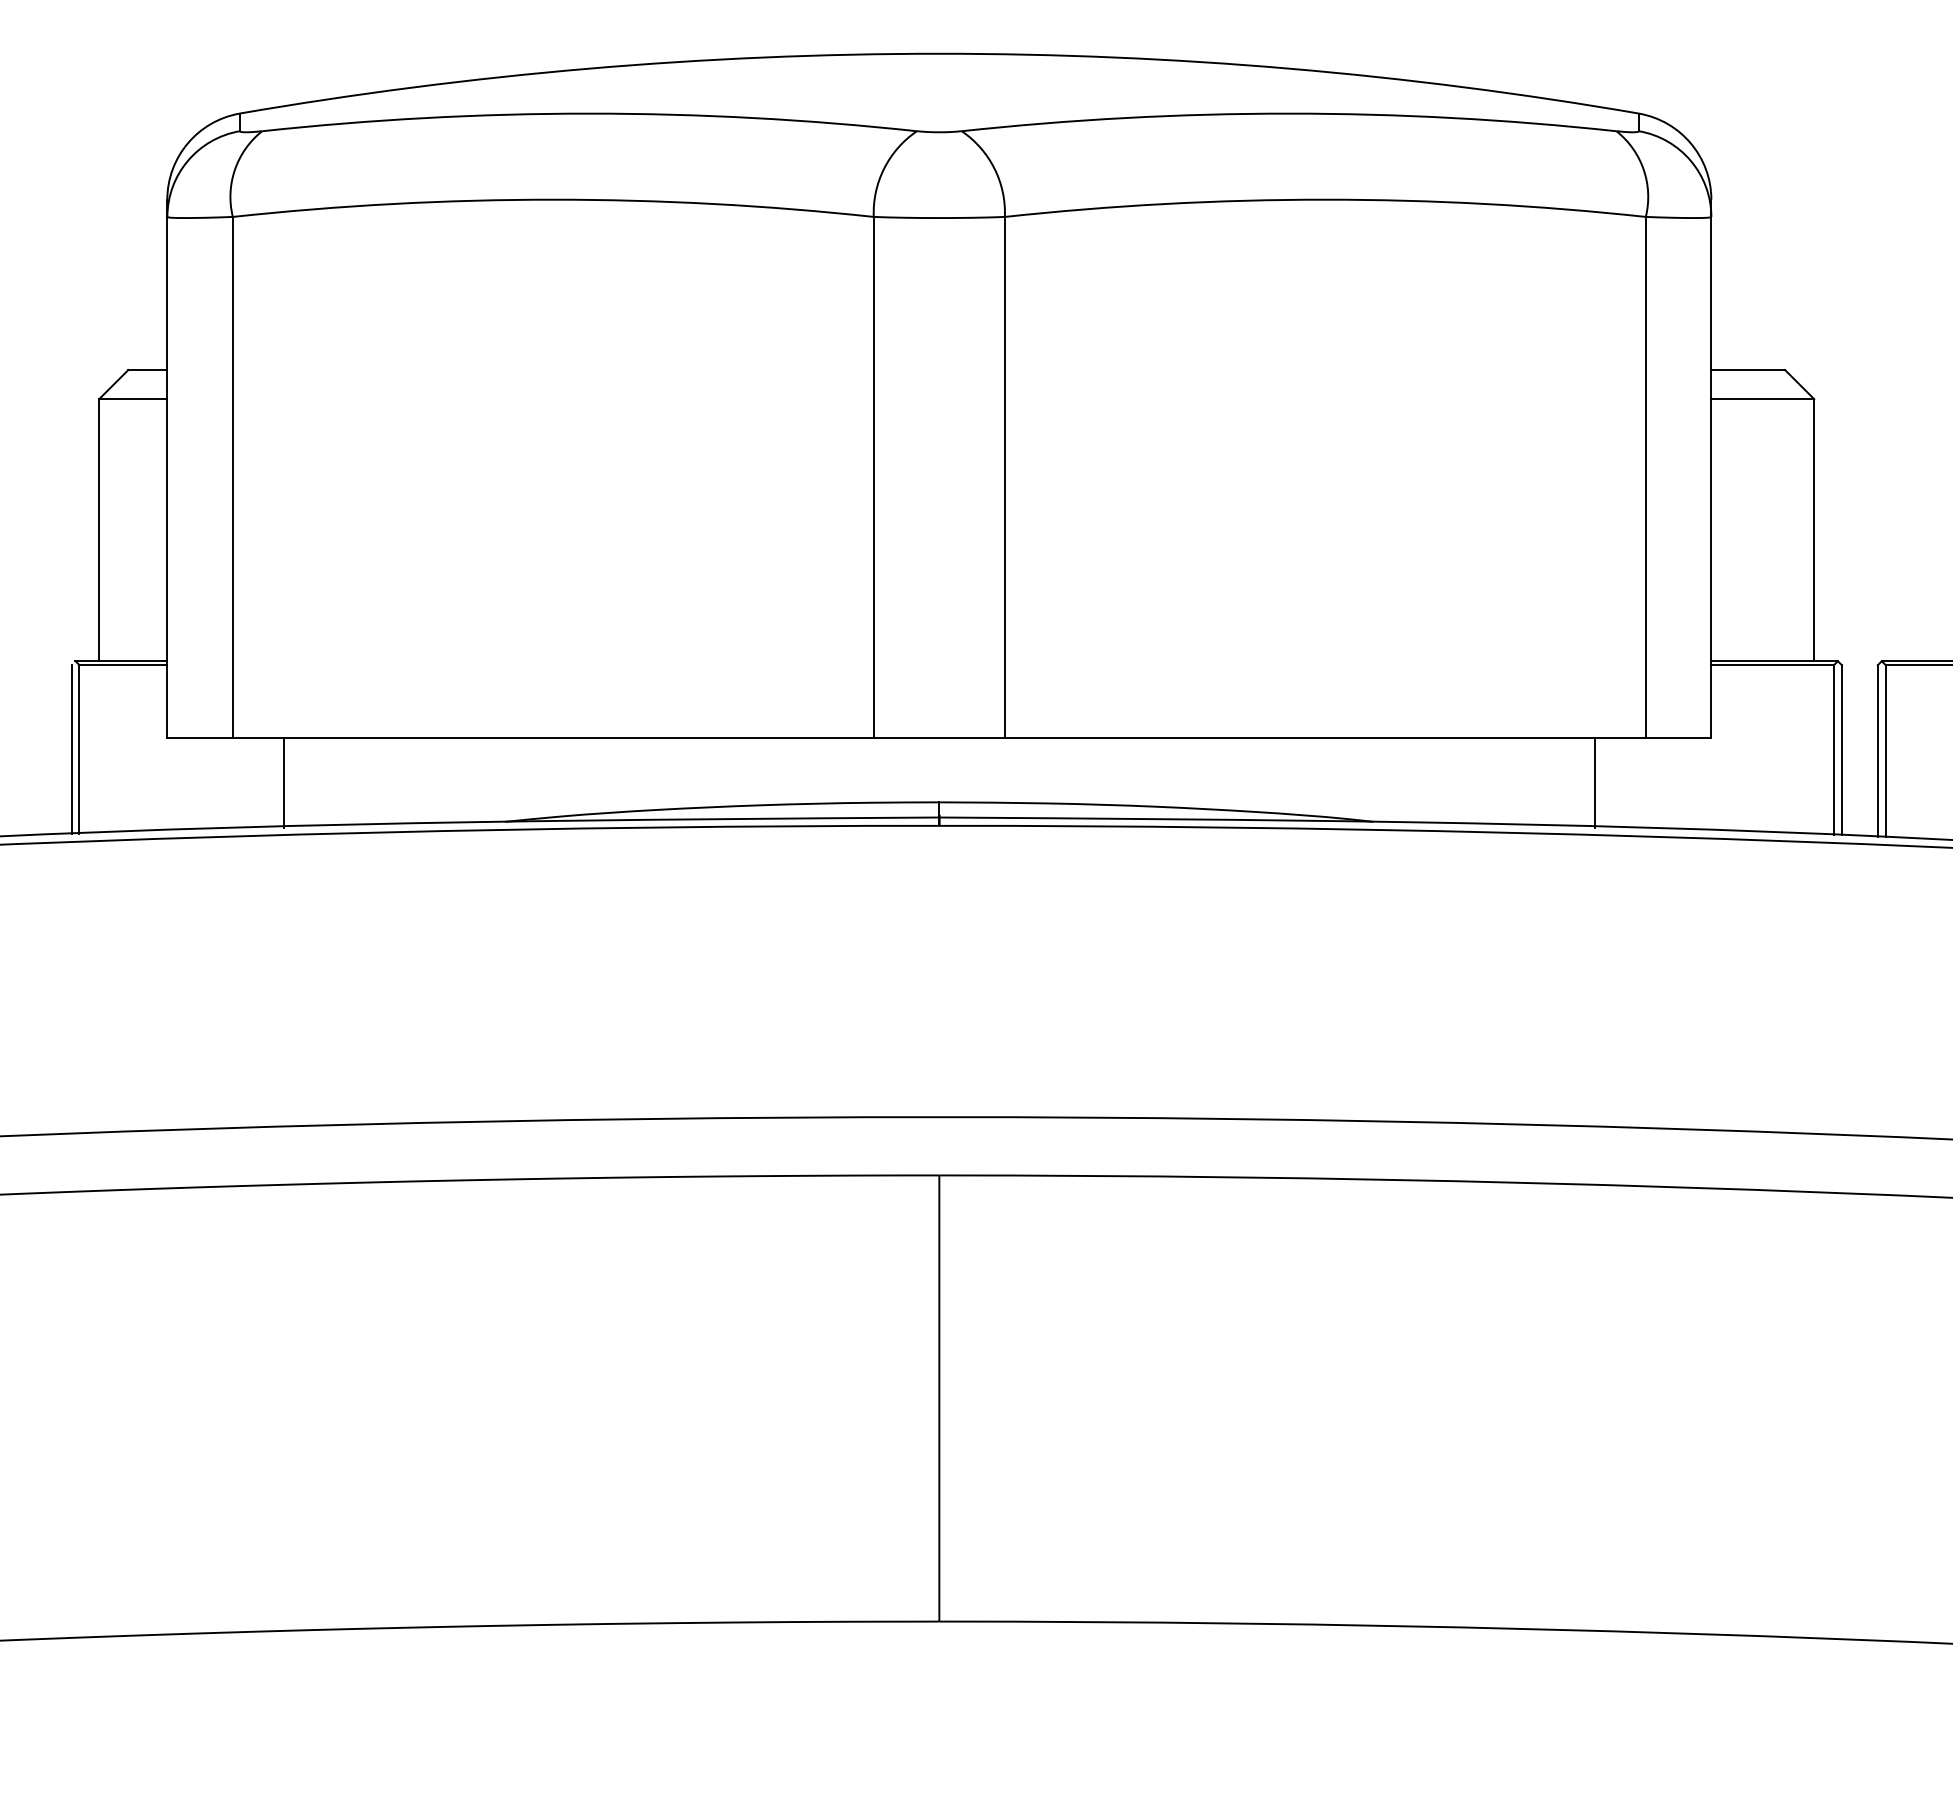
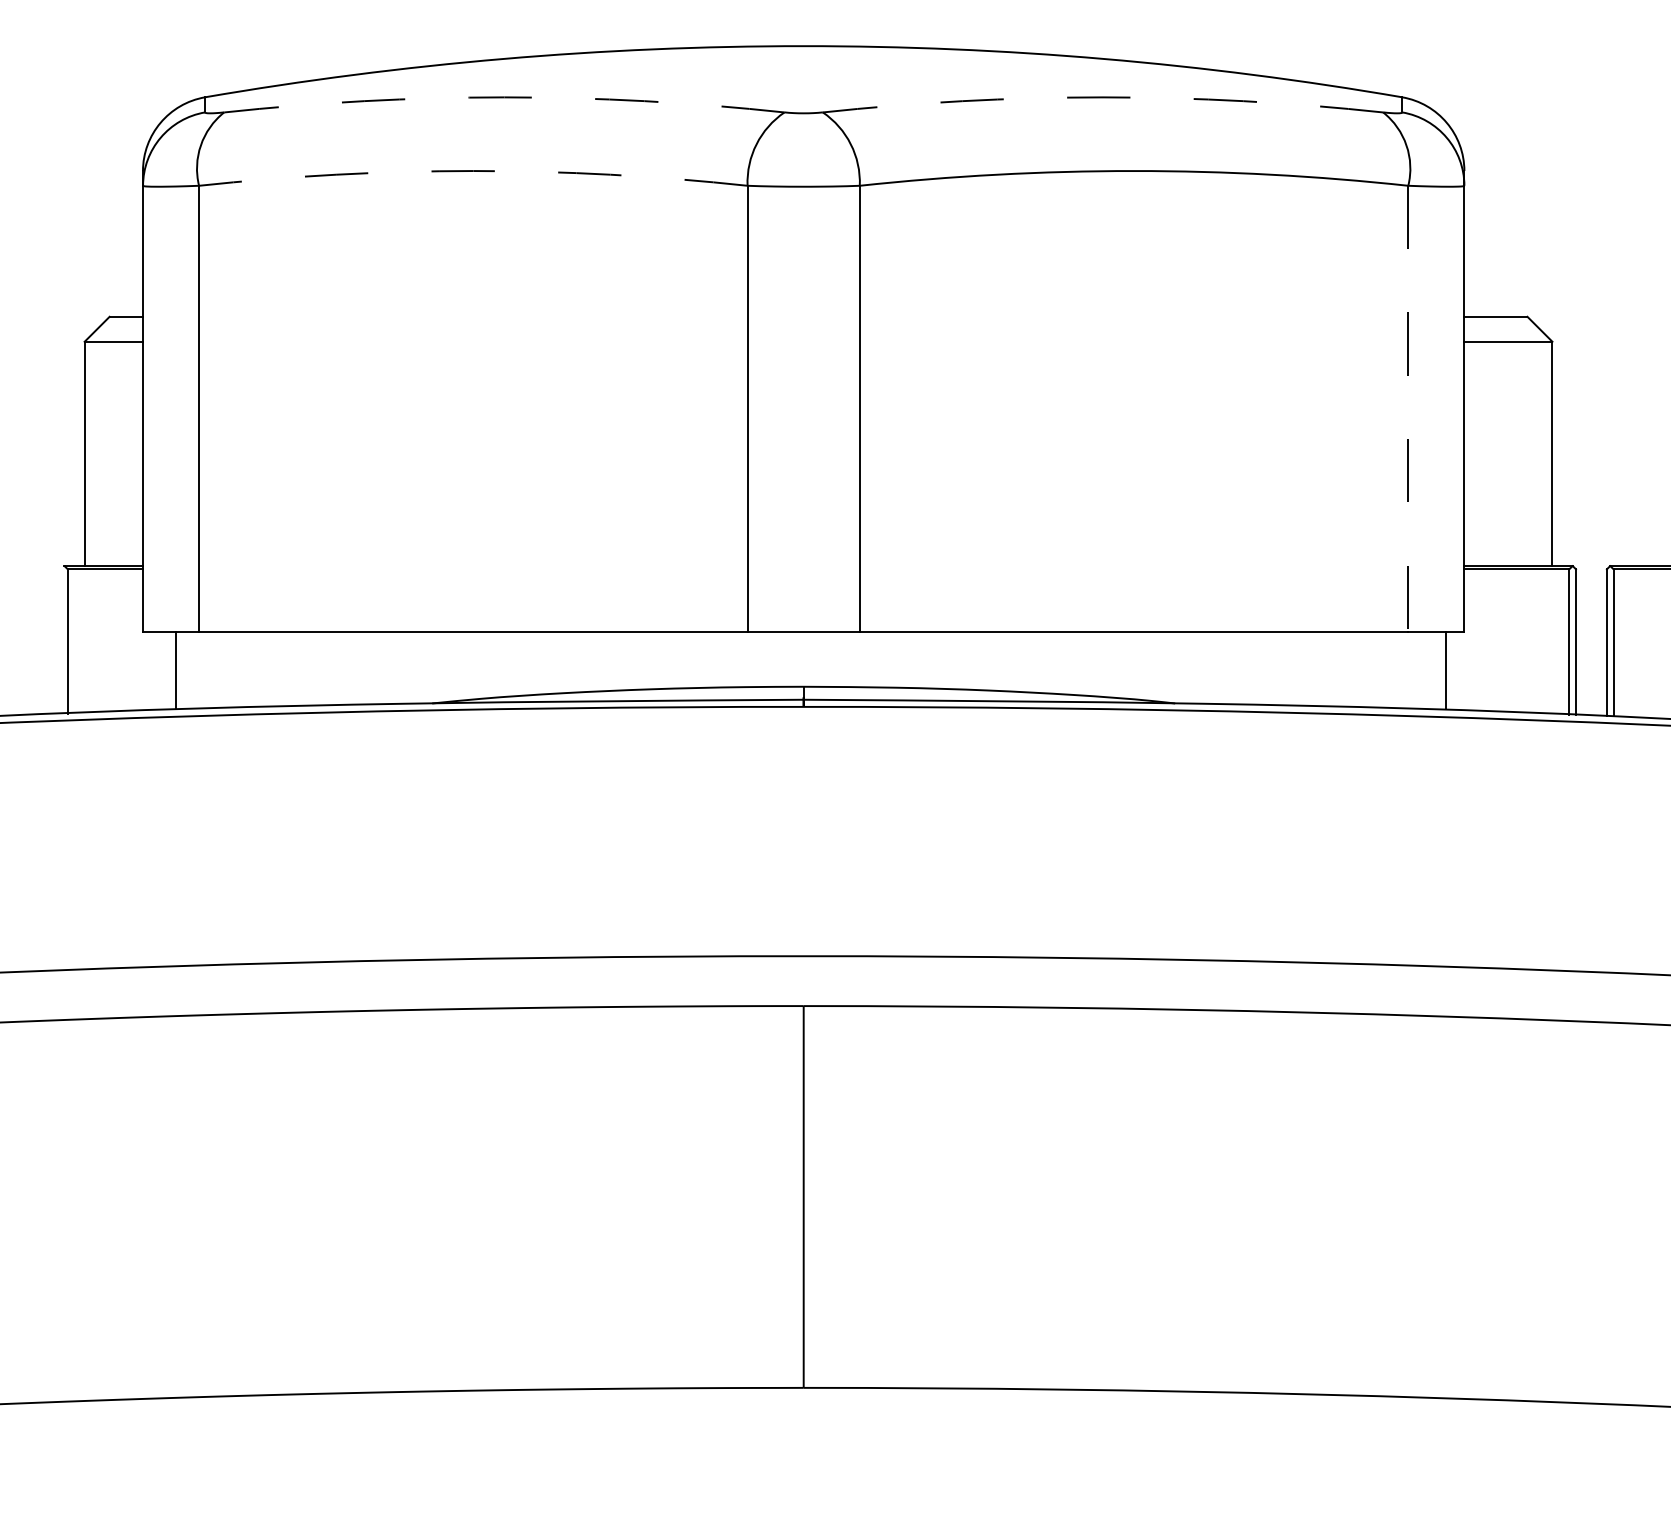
arc: (589, 113) -> (504, 97), solid -> dashed
arc: (1289, 113) -> (1103, 97), solid -> dashed
arc: (553, 199) -> (473, 170), solid -> dashed
line: (1645, 477) -> (1408, 408), solid -> dashed
line: (71, 749) -> (61, 641), removed
line: (283, 782) -> (175, 669), moved
line: (1594, 782) -> (1445, 669), moved

